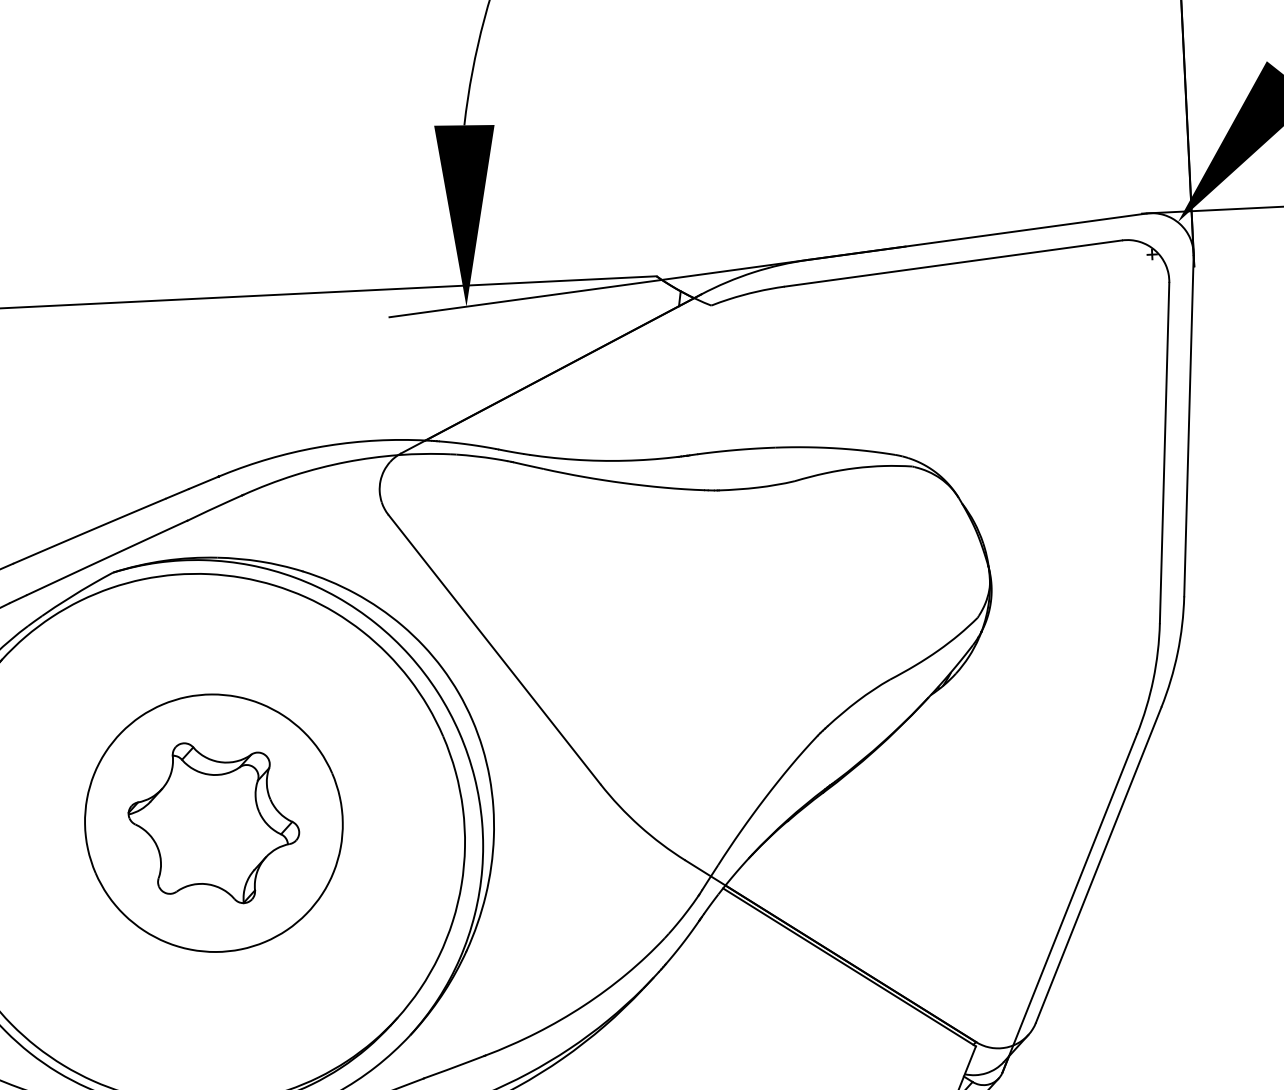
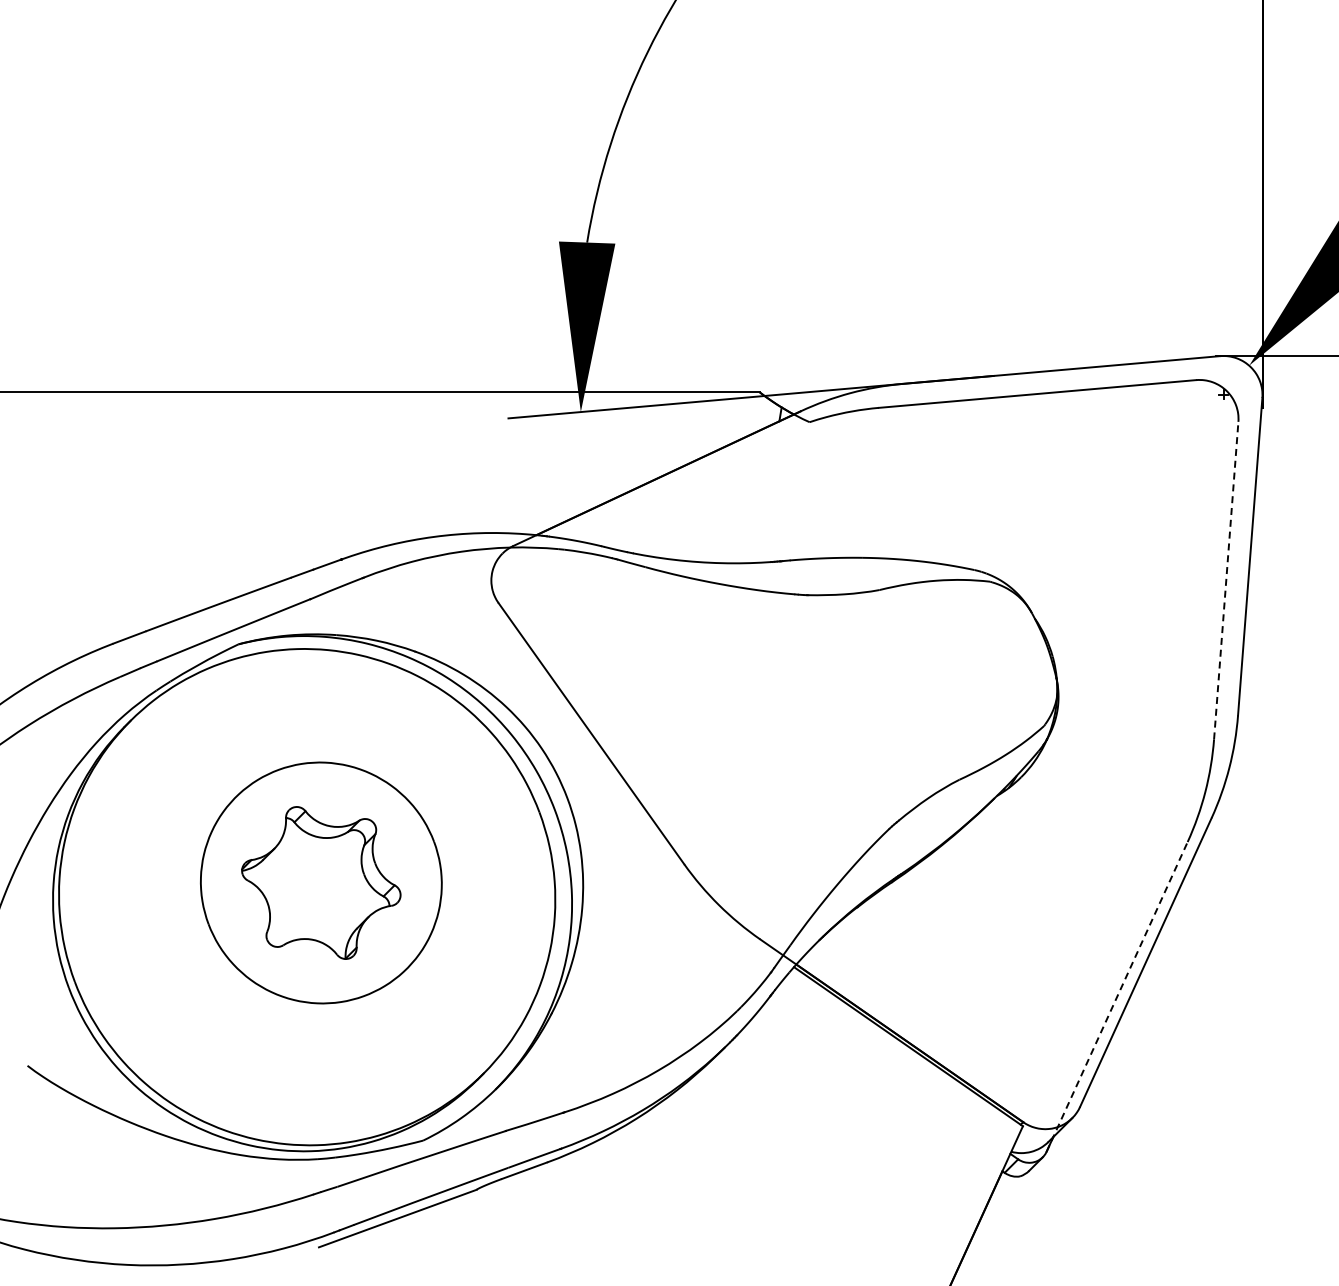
line: (1164, 452) -> (1226, 580), solid -> dashed
line: (1070, 902) -> (1117, 996), solid -> dashed

